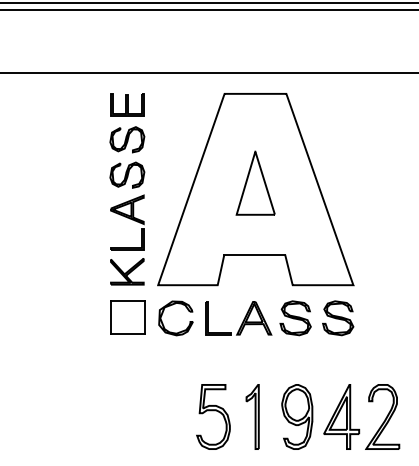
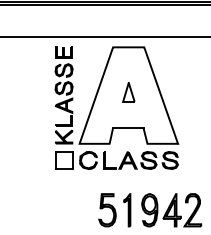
part: (255, 183) -> (128, 92), size x0.6

